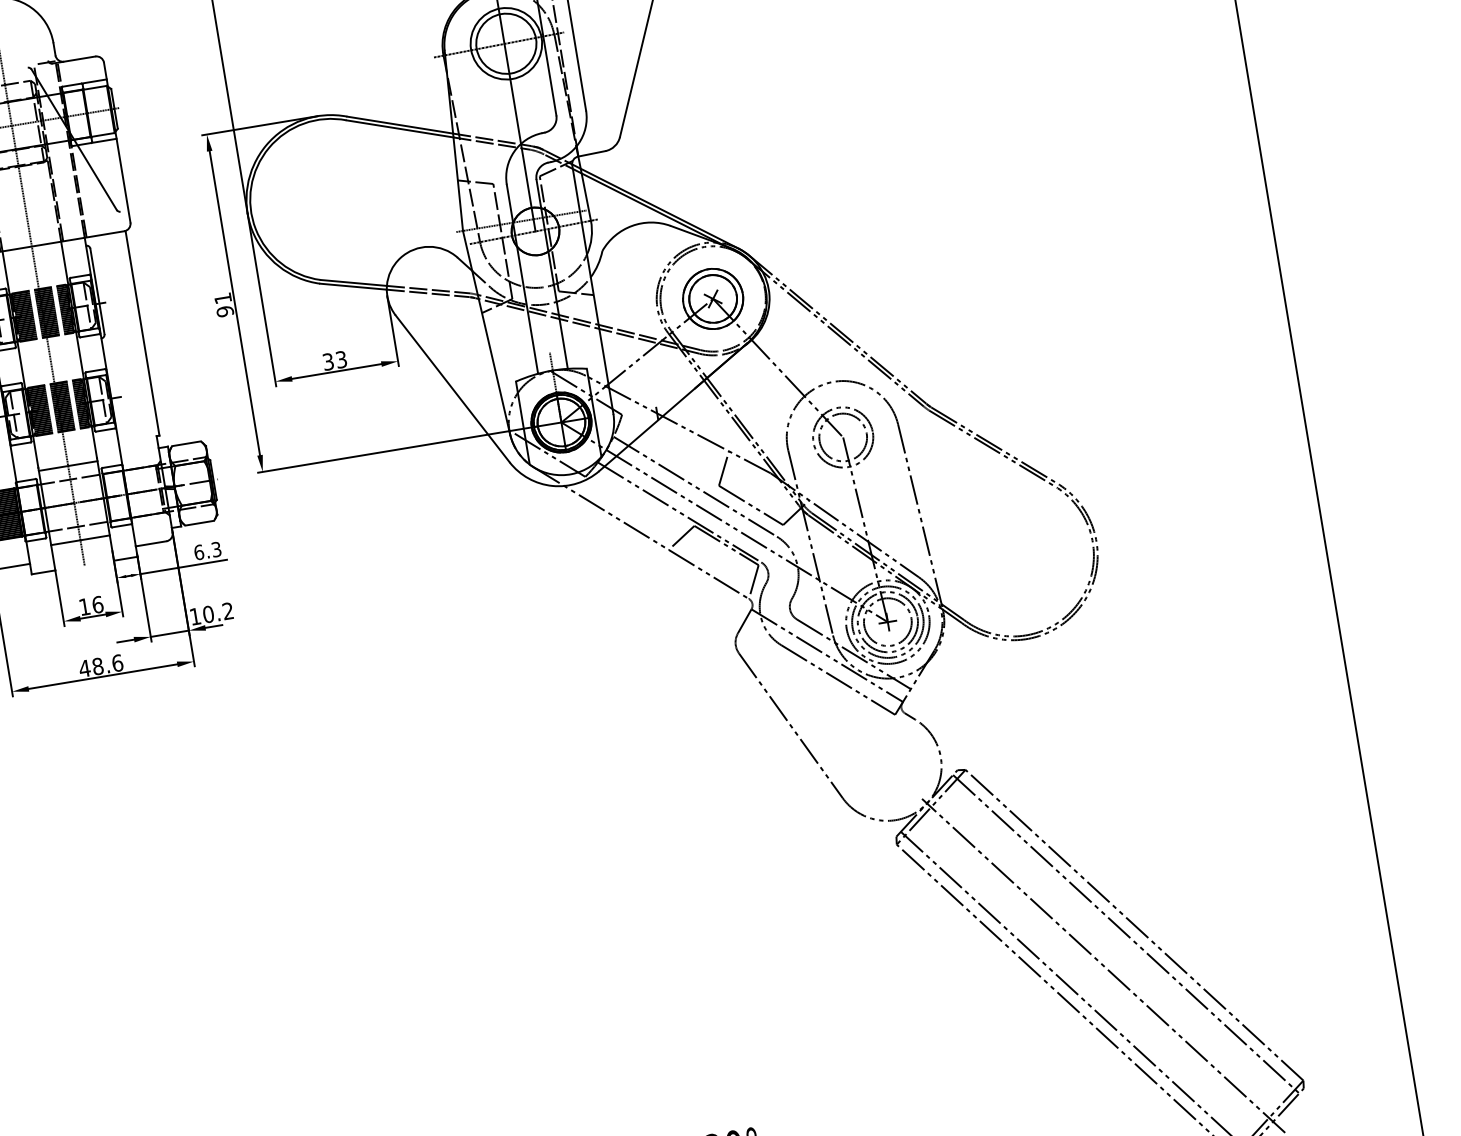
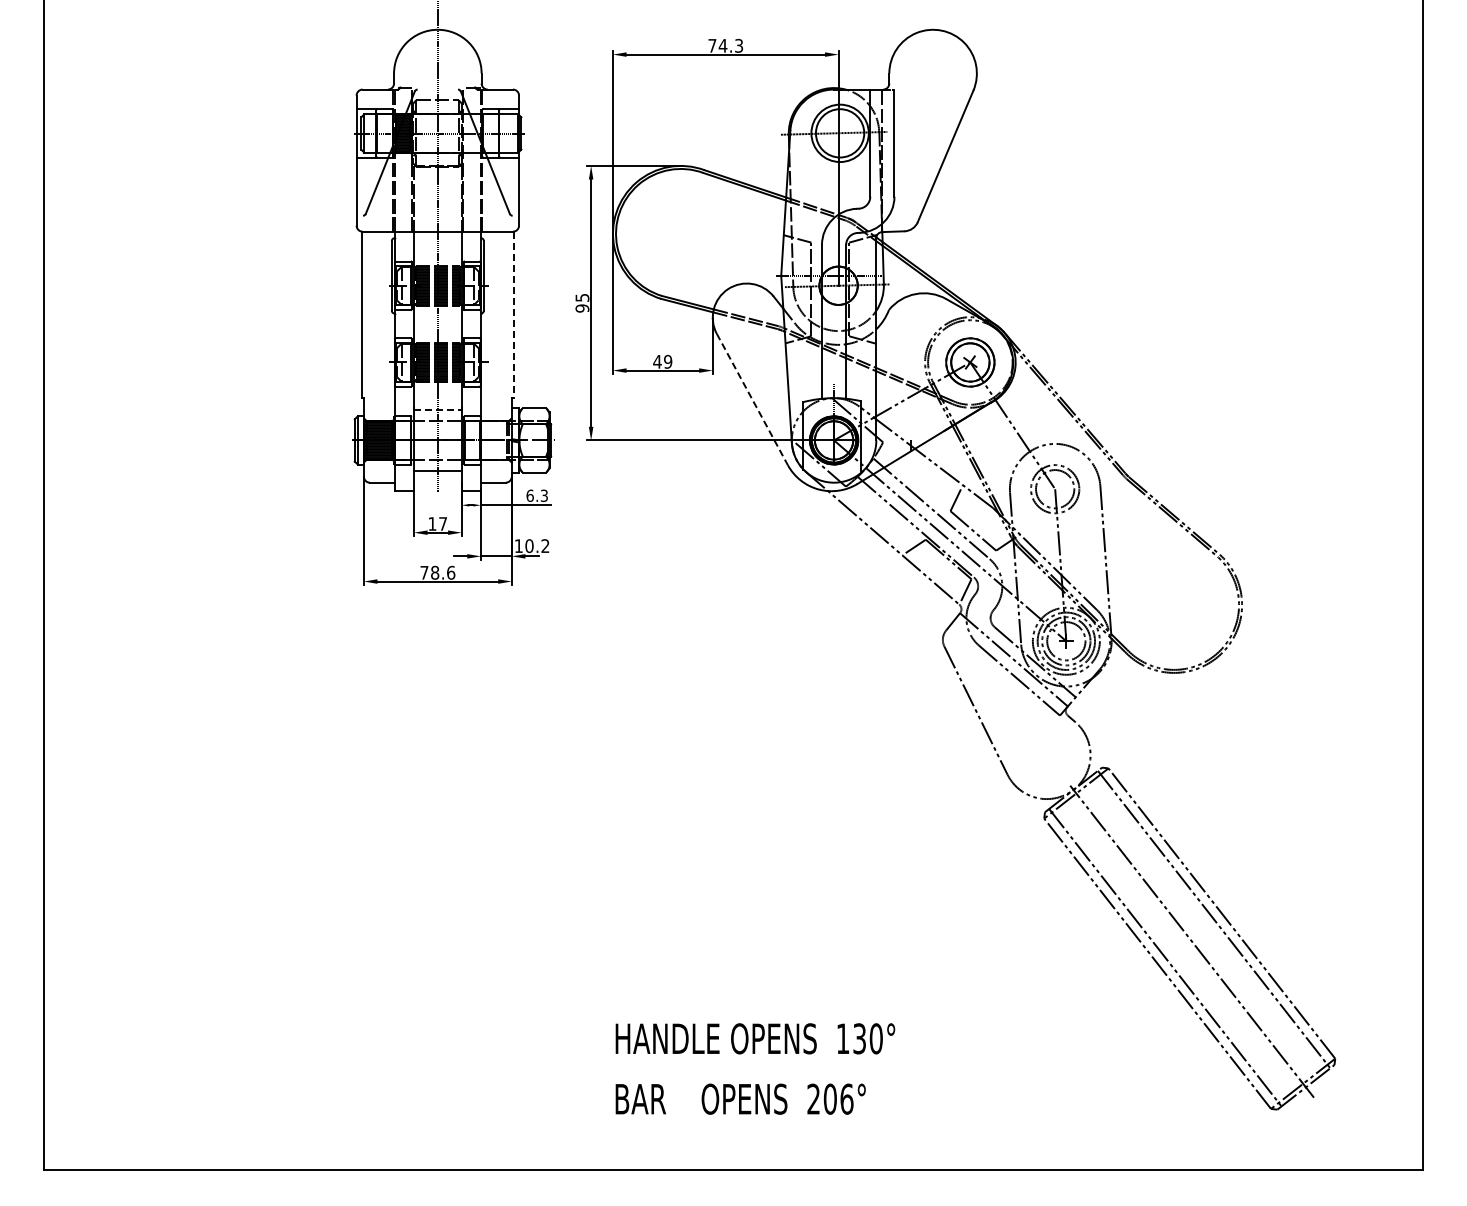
text: (223, 298) -> (582, 297), 91 -> 95
line: (143, 333) -> (514, 315), solid -> dashed
text: (334, 360) -> (662, 361), 33 -> 49
line: (452, 388) -> (752, 399), solid -> dashed
line: (67, 466) -> (437, 410), solid -> dashed
text: (98, 604) -> (443, 523), 16 -> 17
text: (84, 668) -> (424, 572), 48.6 -> 78.6

